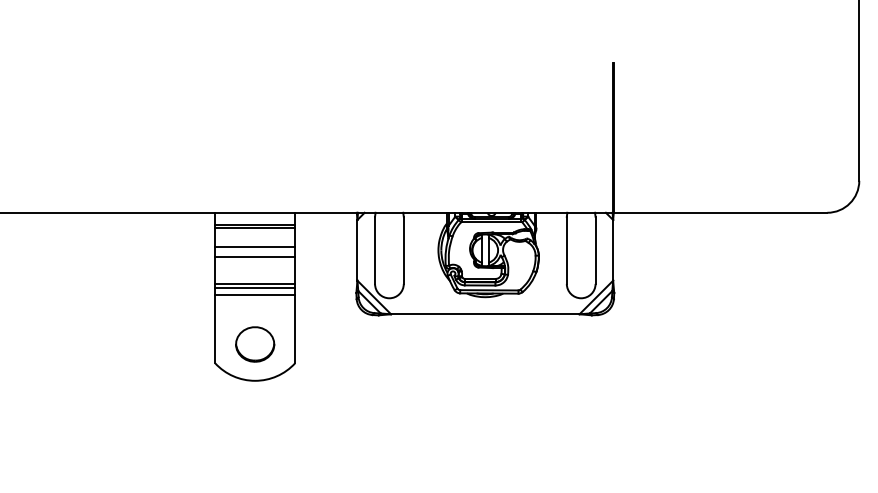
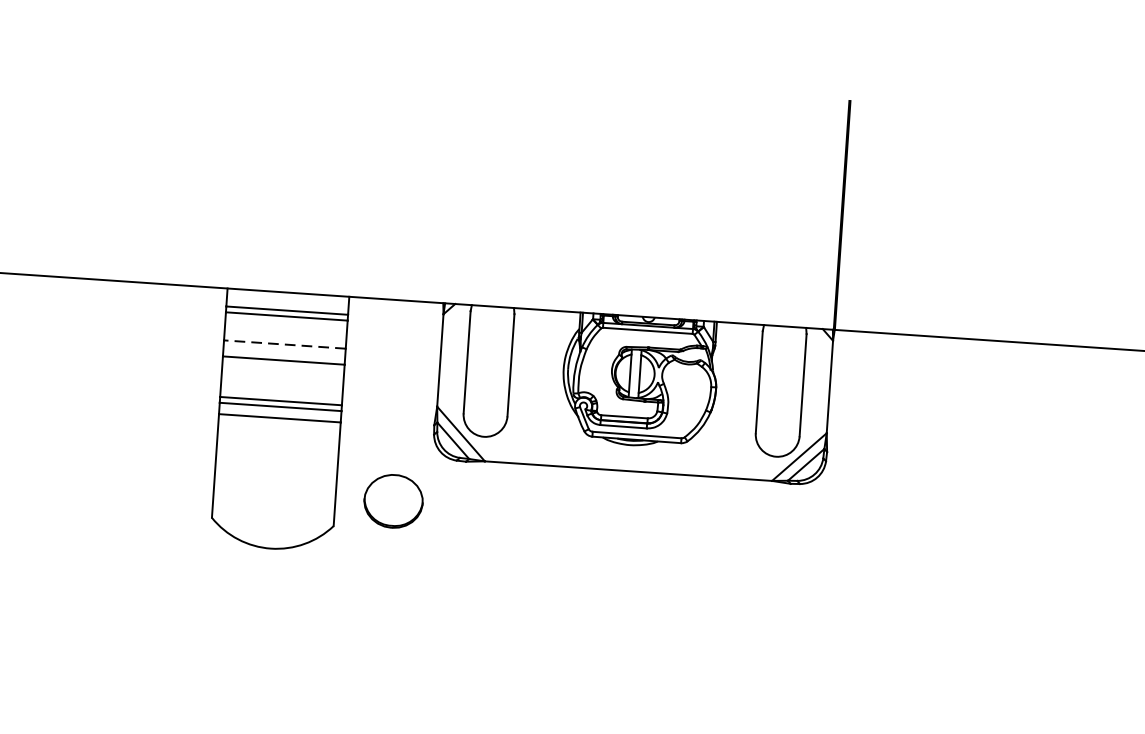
line: (255, 246) -> (285, 344), solid -> dashed
part: (255, 344) -> (394, 501), moved

